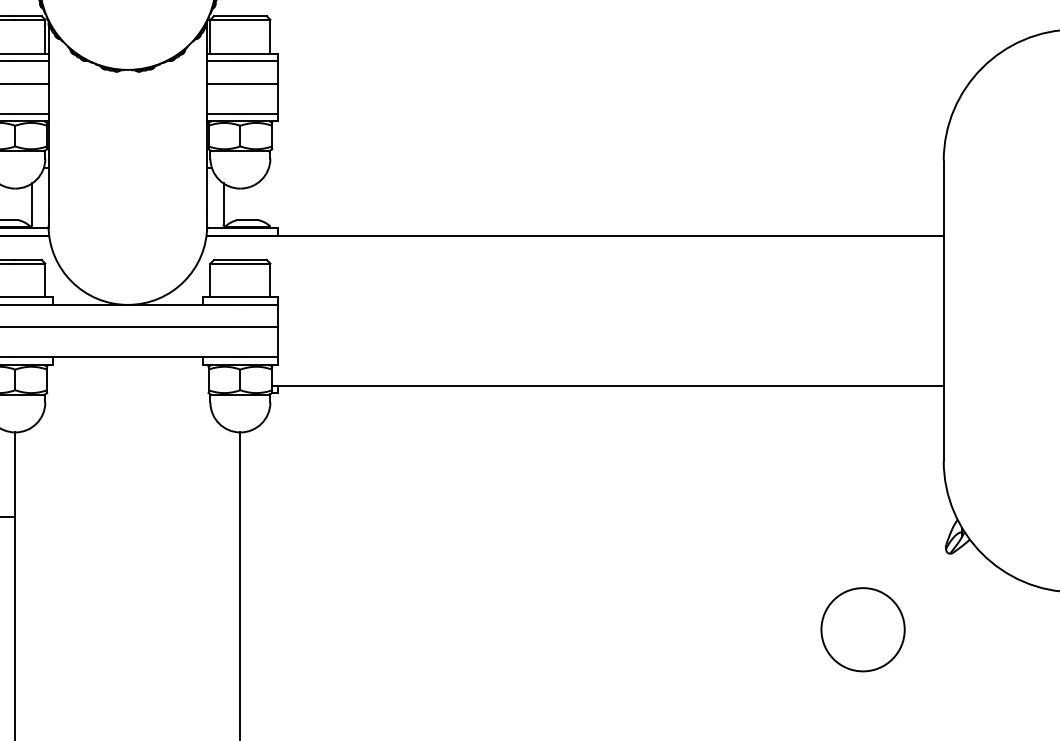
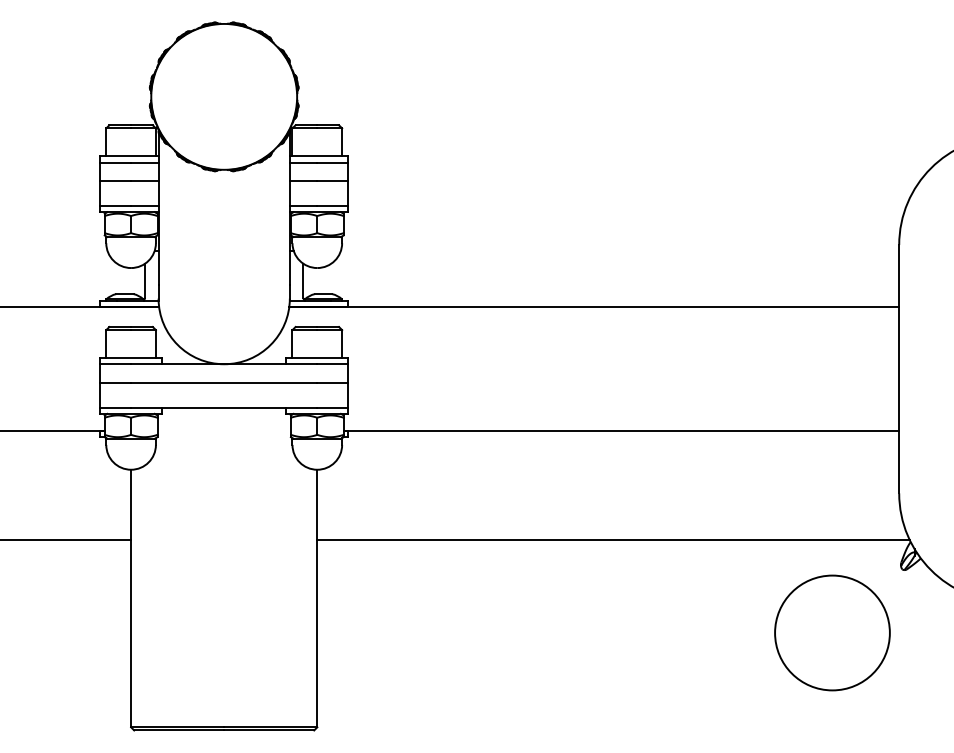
line: (598, 516) -> (613, 539), added
circle: (863, 629) -> (832, 632), size x1.67

